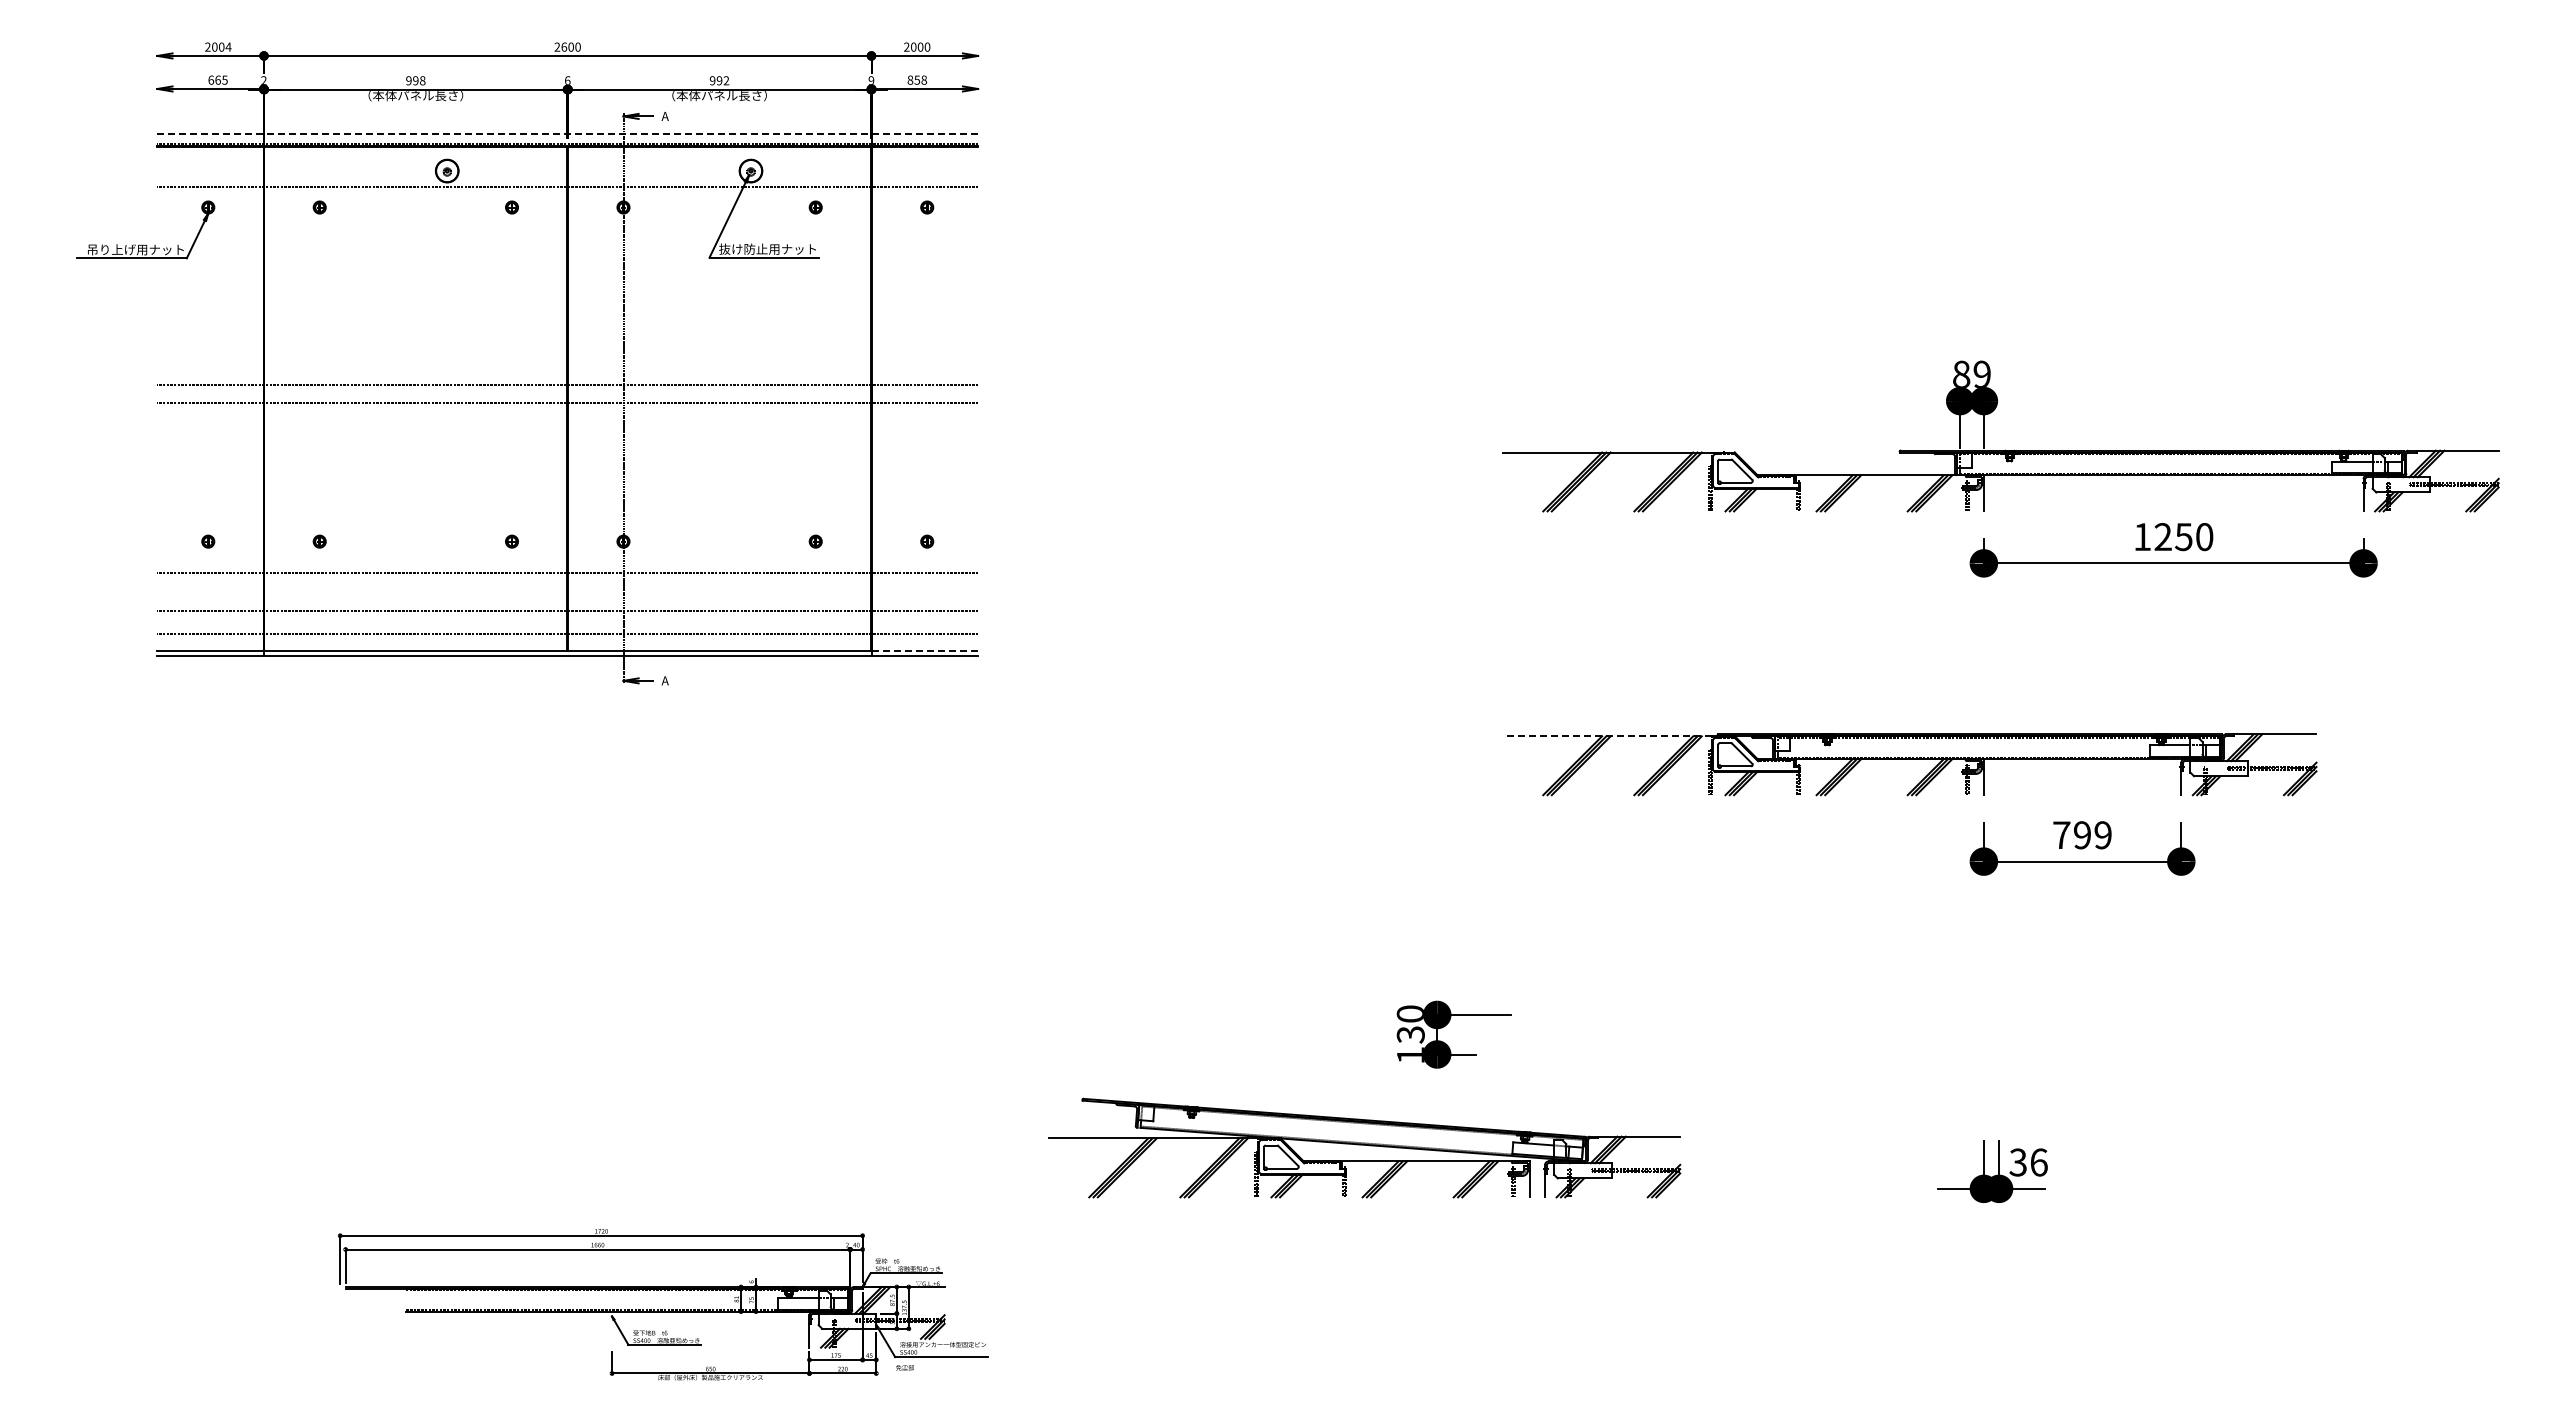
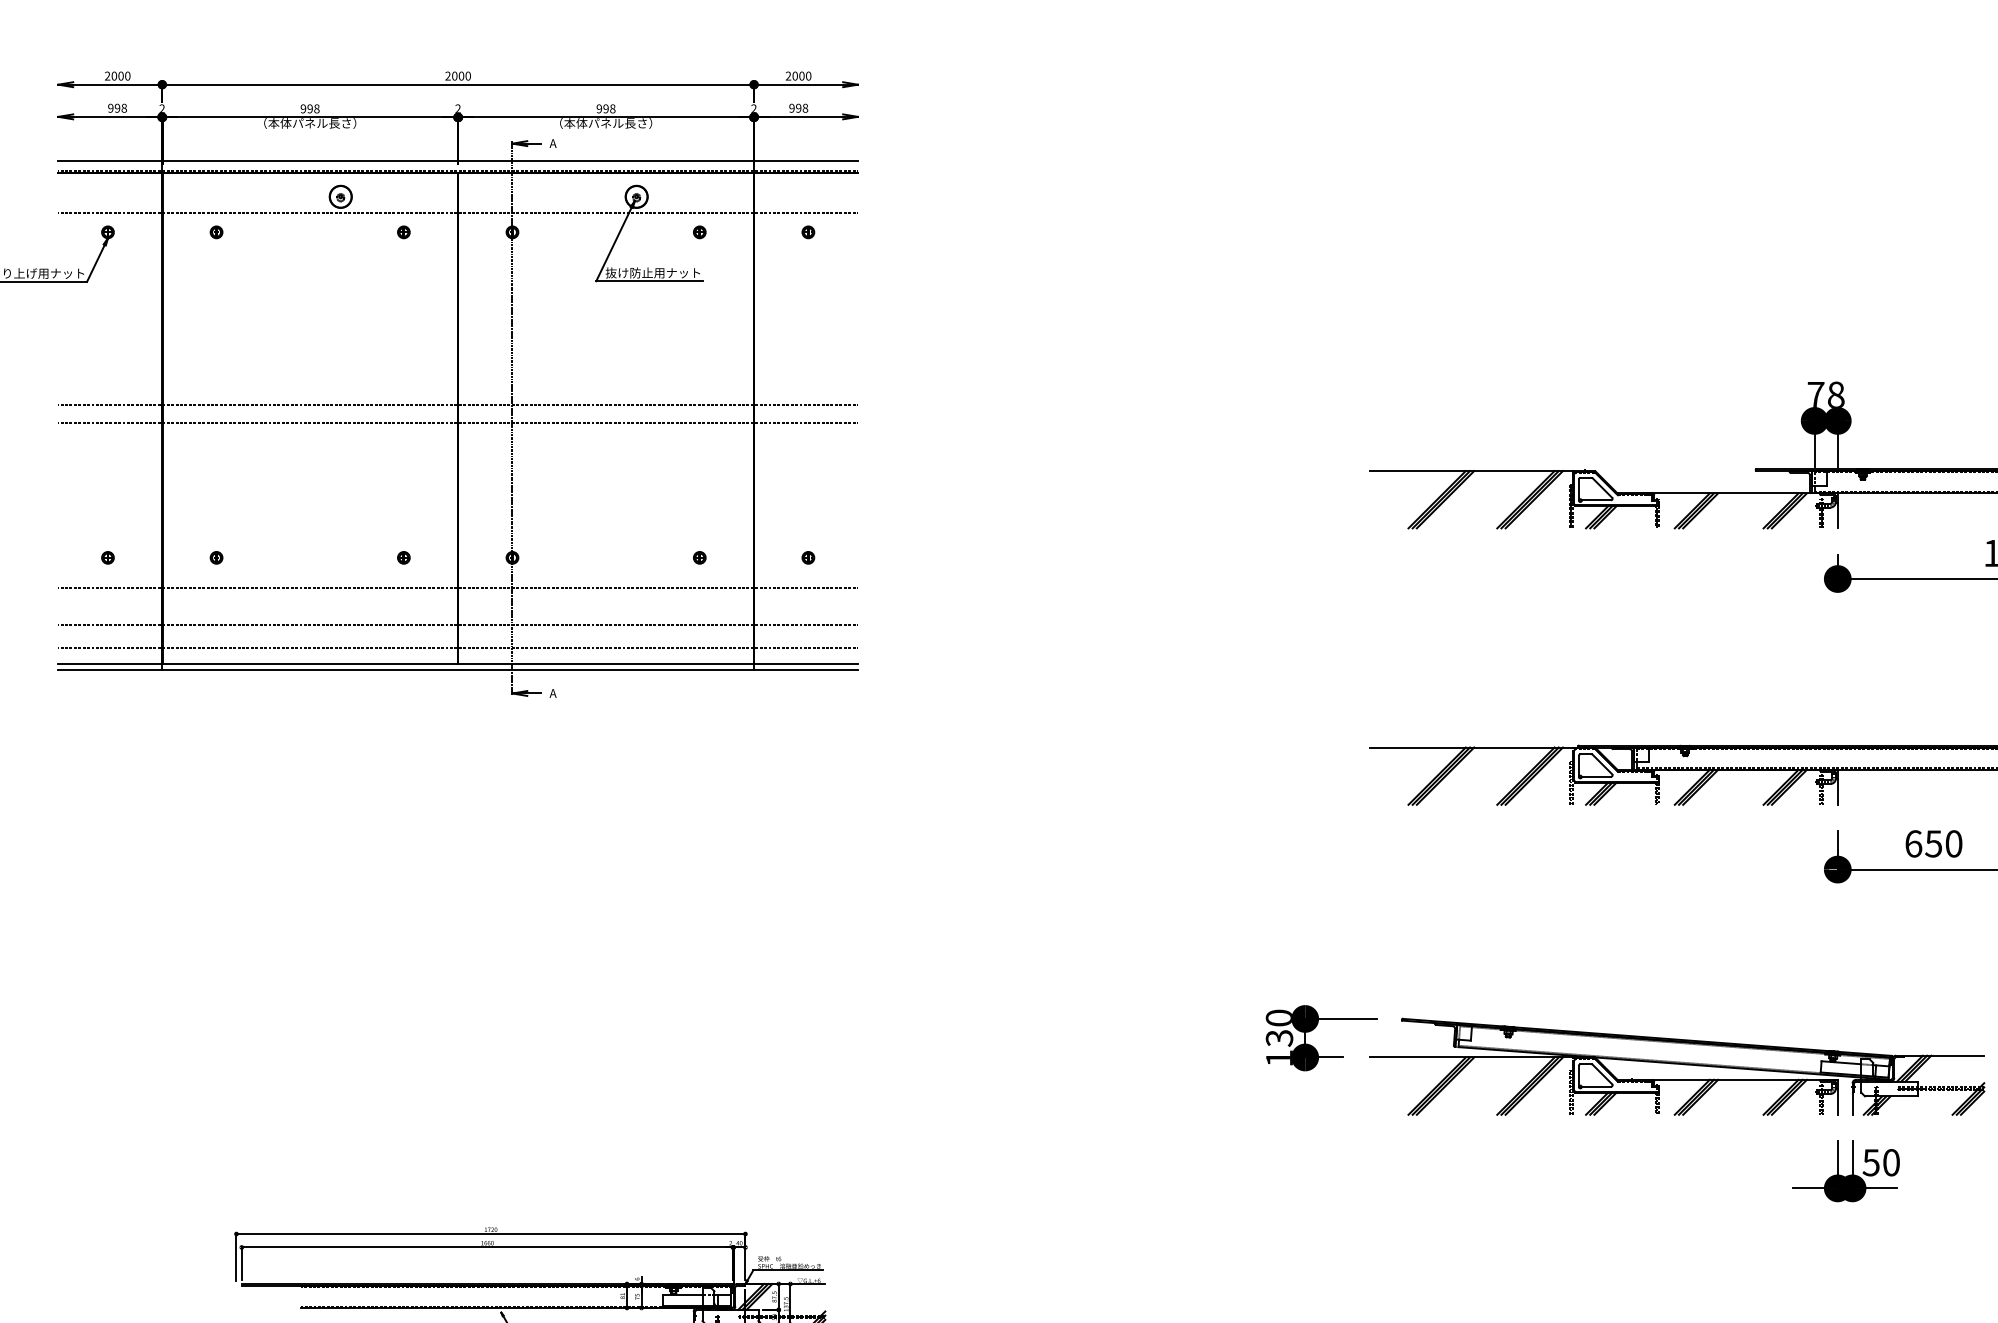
text: (228, 46) -> (127, 75), 2004 -> 2000
text: (564, 46) -> (455, 75), 2600 -> 2000
text: (217, 79) -> (116, 107), 665 -> 998
text: (913, 79) -> (795, 107), 858 -> 998
text: (567, 80) -> (457, 108), 6 -> 2
text: (726, 80) -> (612, 108), 992 -> 998
text: (871, 80) -> (754, 108), 9 -> 2
line: (568, 134) -> (458, 161), dashed -> solid
text: (1971, 374) -> (1825, 395), 89 -> 78
line: (924, 651) -> (805, 664), dashed -> solid
line: (1607, 736) -> (1471, 747), dashed -> solid
text: (2082, 835) -> (1933, 844), 799 -> 650
part: (1364, 1147) -> (1676, 1066), moved
text: (2028, 1162) -> (1881, 1162), 36 -> 50

